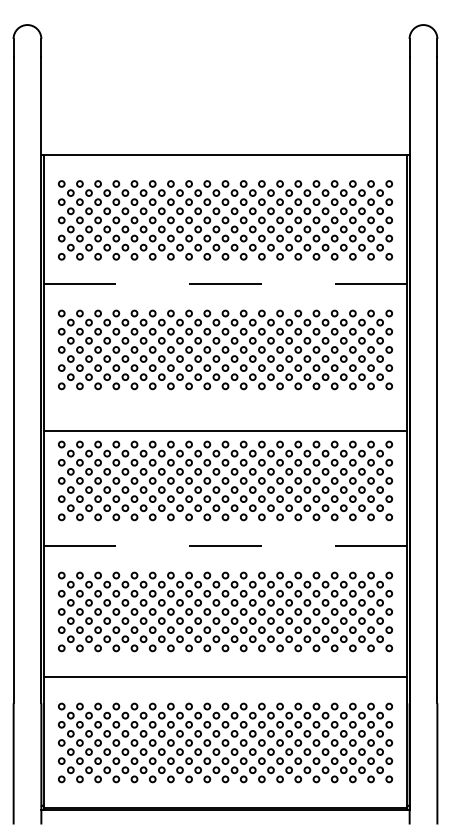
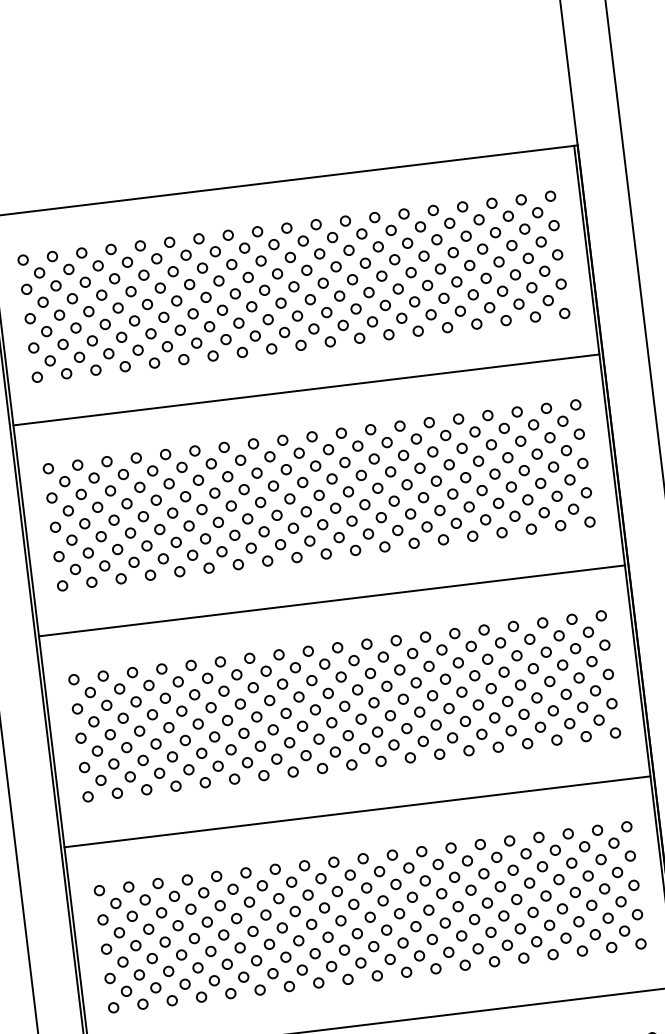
line: (225, 284) -> (306, 390), dashed -> solid
line: (225, 431) -> (331, 600), moved
line: (225, 546) -> (357, 811), dashed -> solid

